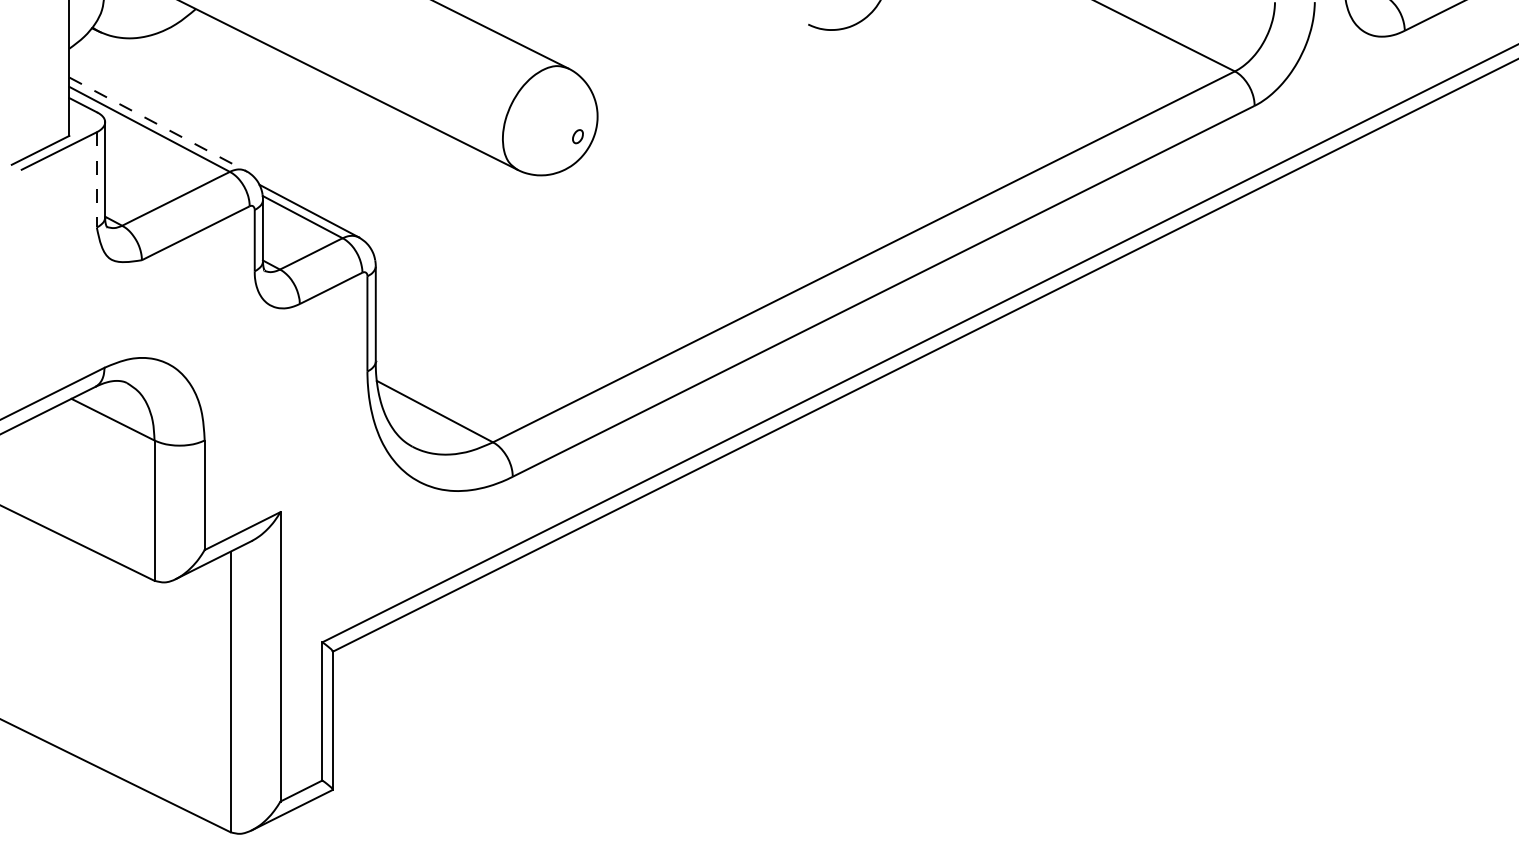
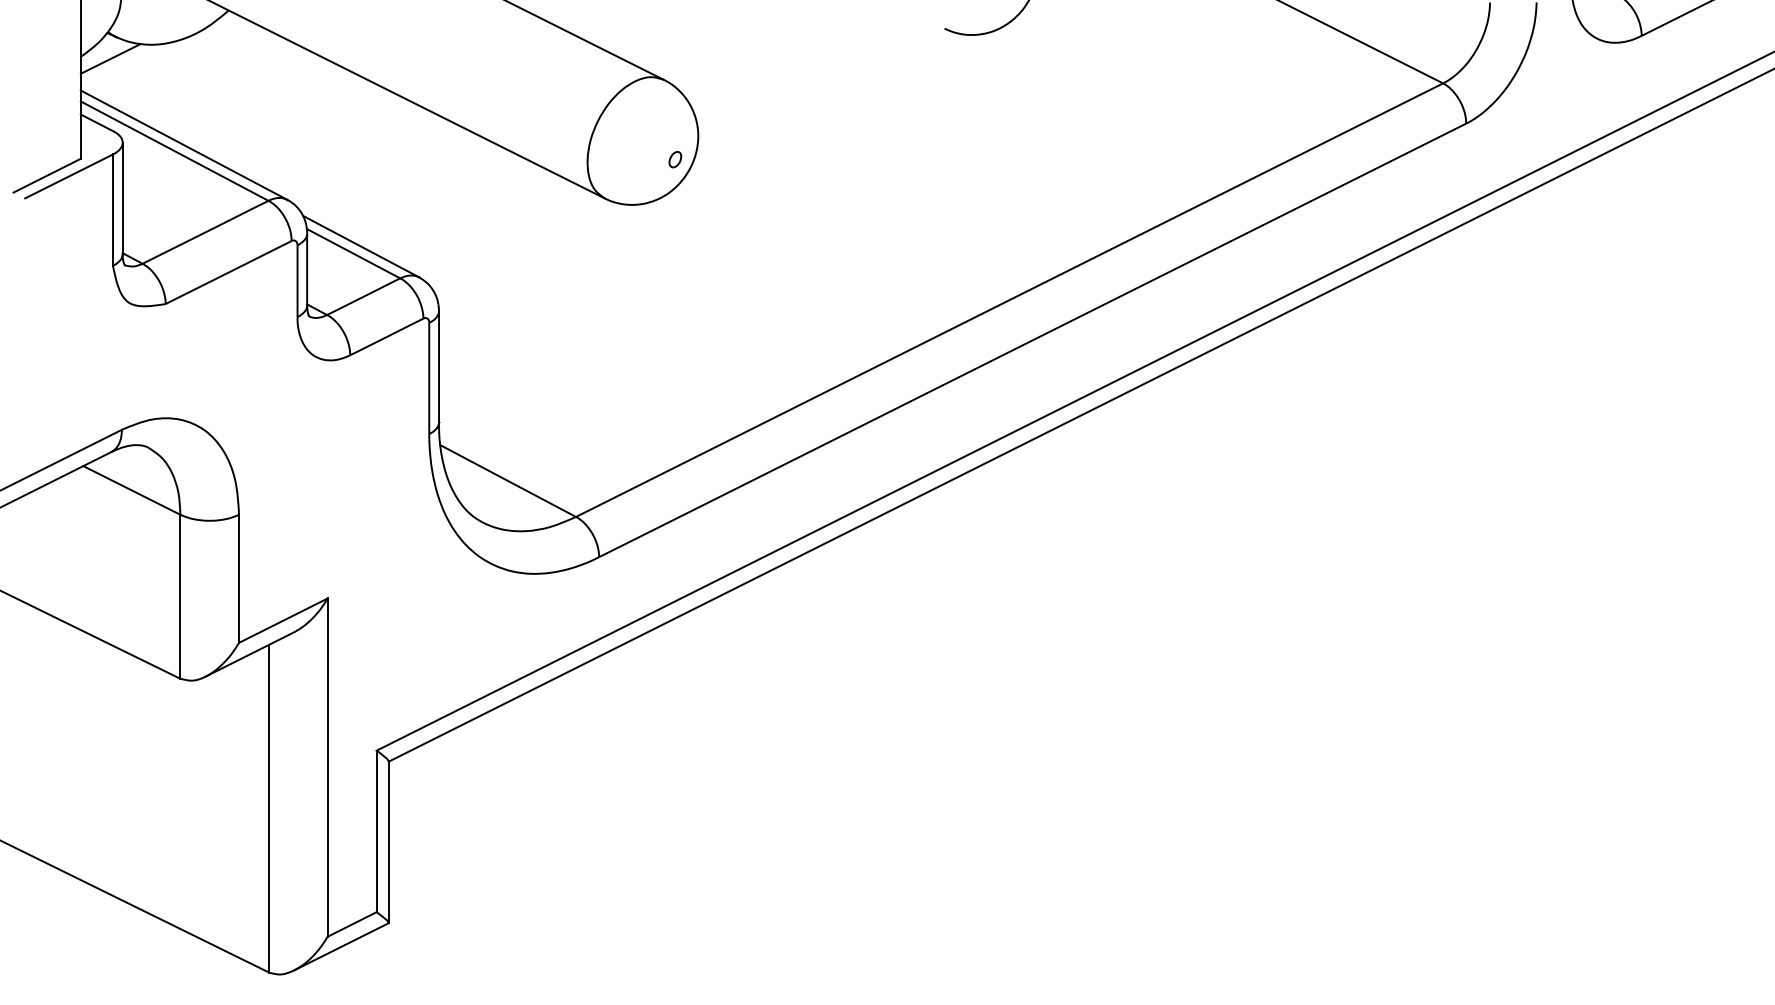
line: (94, 50) -> (110, 58), added
line: (157, 124) -> (183, 145), dashed -> solid
line: (96, 179) -> (112, 209), dashed -> solid

